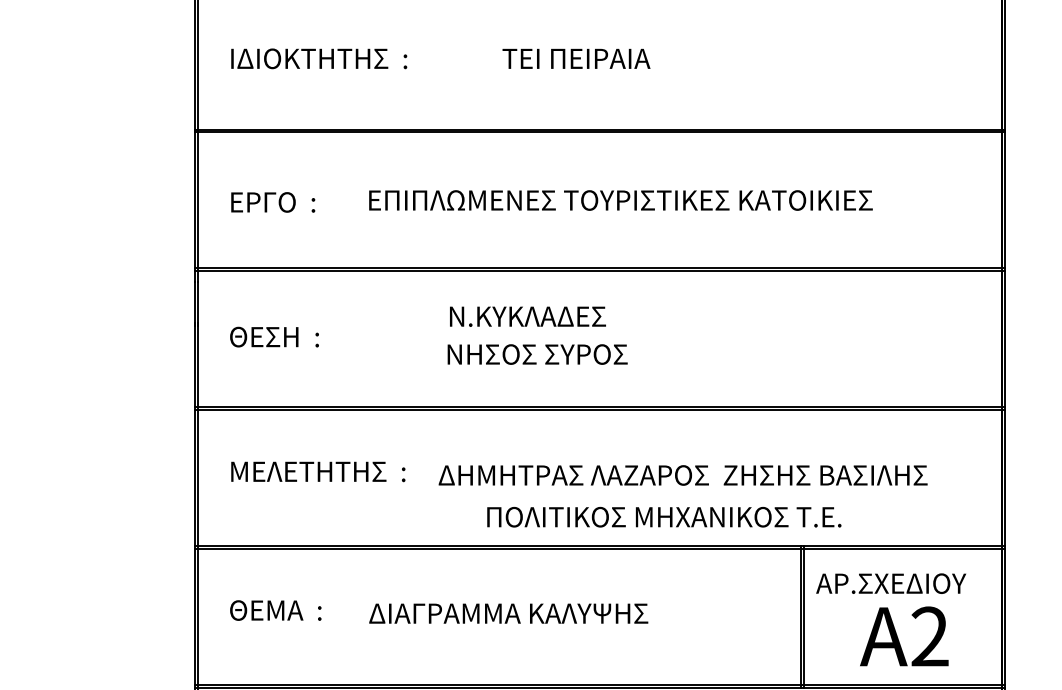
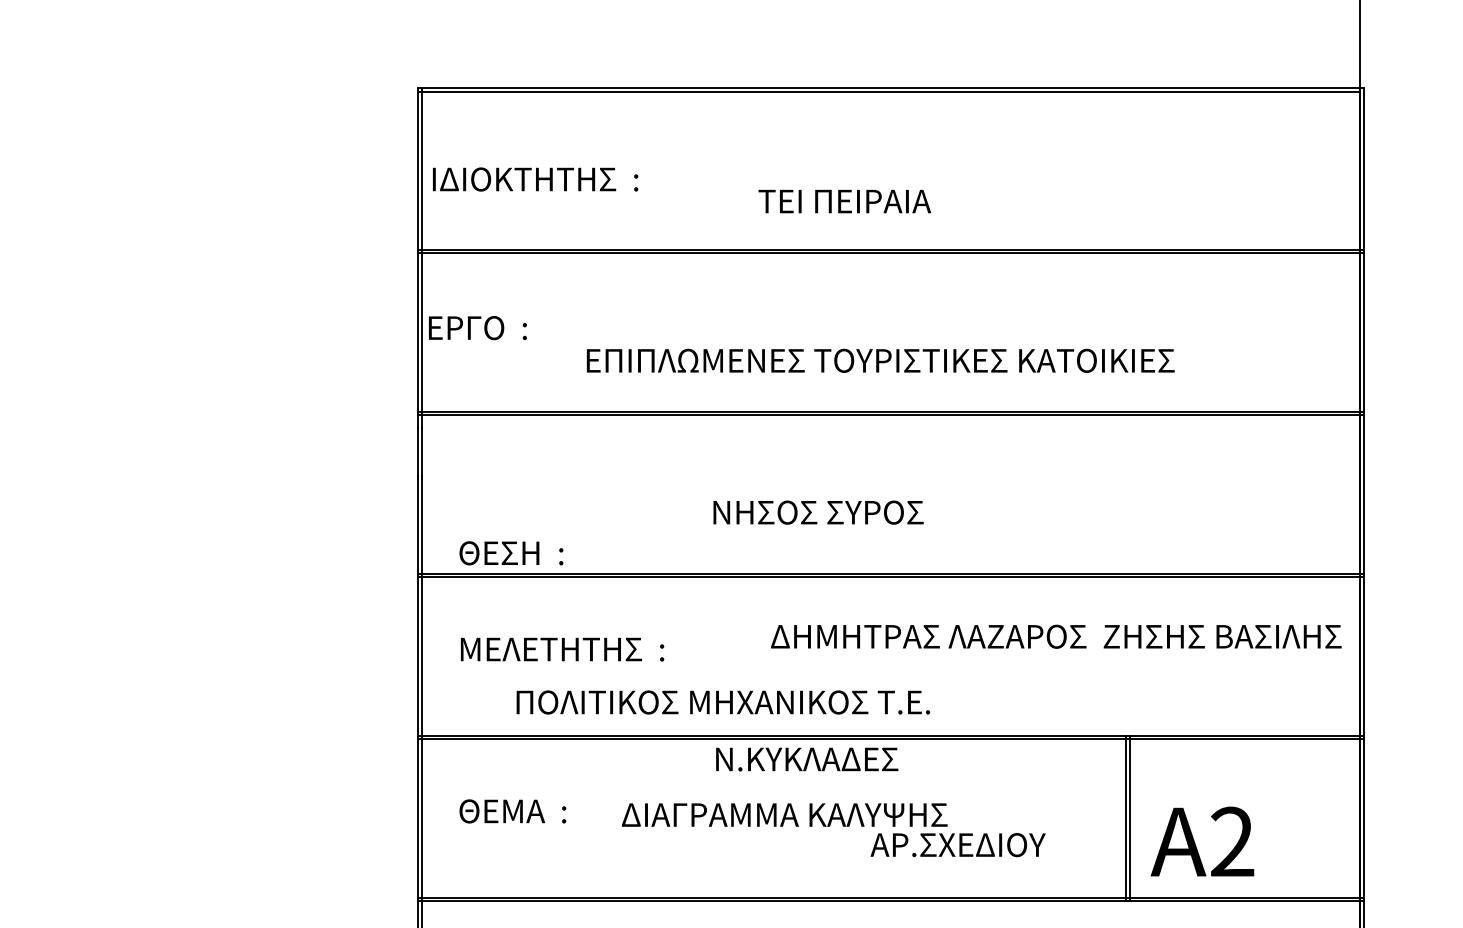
text: (319, 58) -> (535, 179), moved
text: (576, 58) -> (844, 201), moved
text: (620, 200) -> (880, 360), moved
text: (272, 202) -> (477, 328), moved
text: (528, 316) -> (807, 759), moved
text: (274, 337) -> (511, 553), moved
text: (683, 475) -> (1056, 636), moved
text: (664, 517) -> (723, 702), moved
text: (890, 584) -> (957, 845), moved
text: (904, 636) -> (1202, 841), moved

